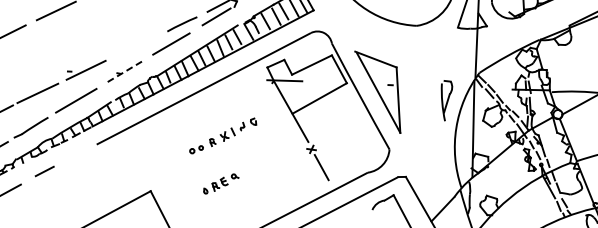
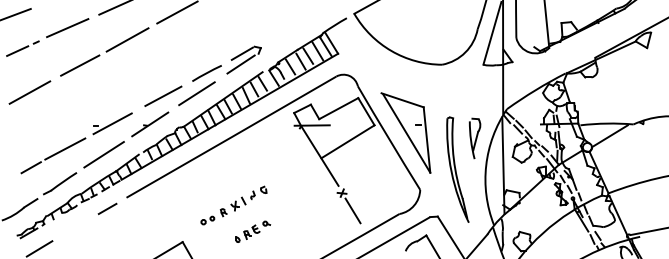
line: (137, 45) -> (163, 96), added
line: (123, 72) -> (150, 124), dashed -> solid
part: (427, 130) -> (457, 169), added
part: (222, 135) -> (233, 205), moved
line: (44, 171) -> (107, 208), moved

